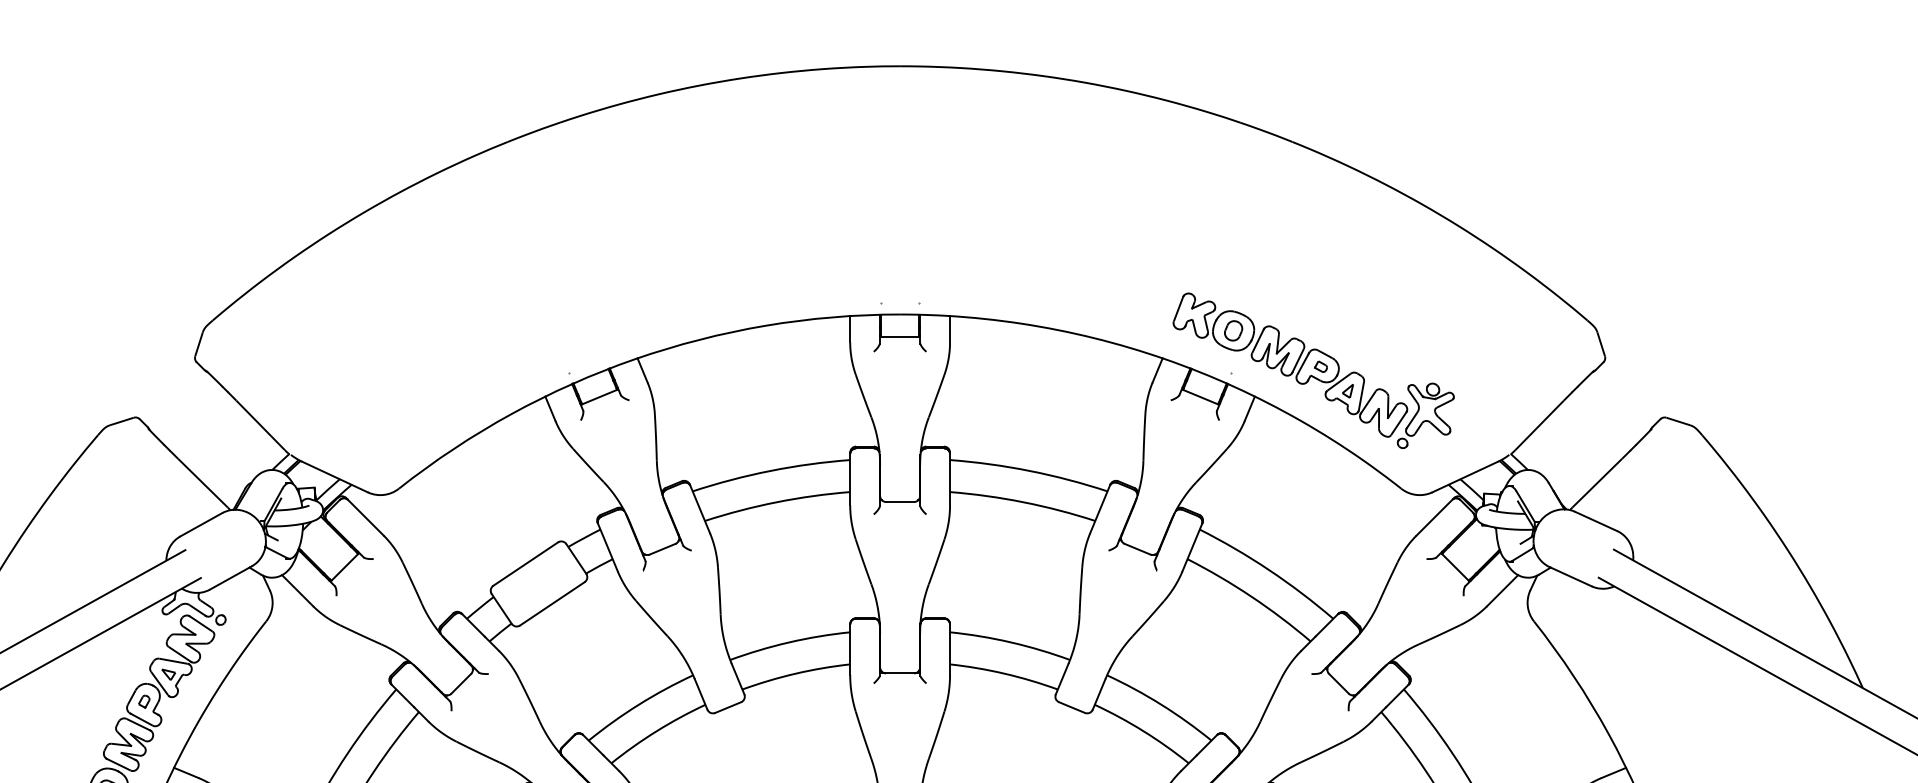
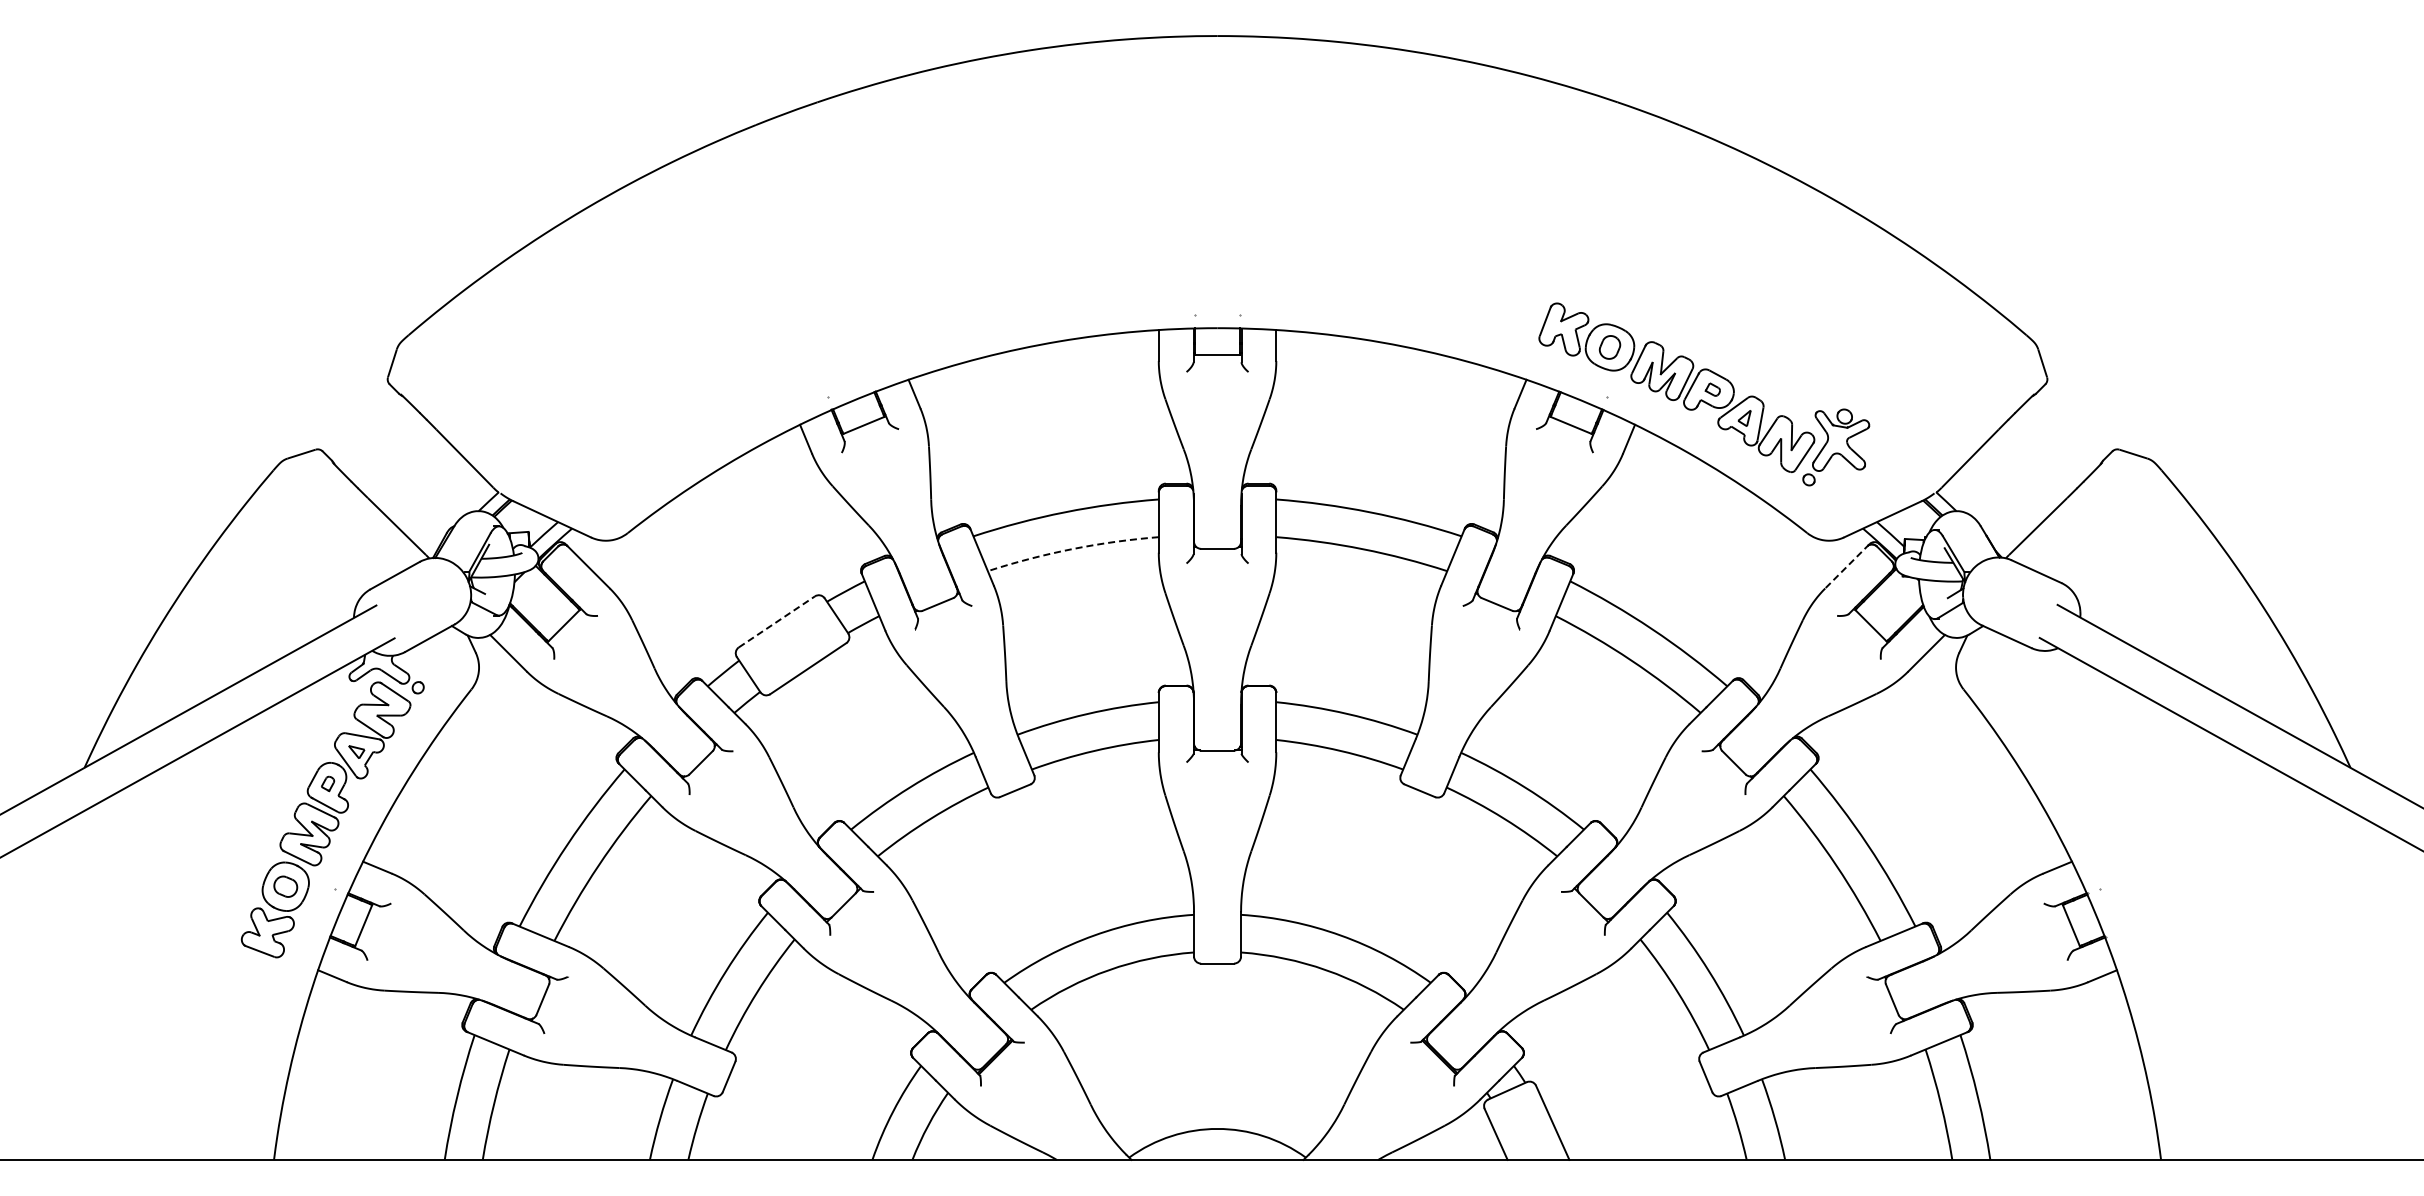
arc: (776, 502) -> (1072, 549), solid -> dashed
line: (1435, 517) -> (1847, 566), solid -> dashed
line: (525, 563) -> (776, 621), solid -> dashed

